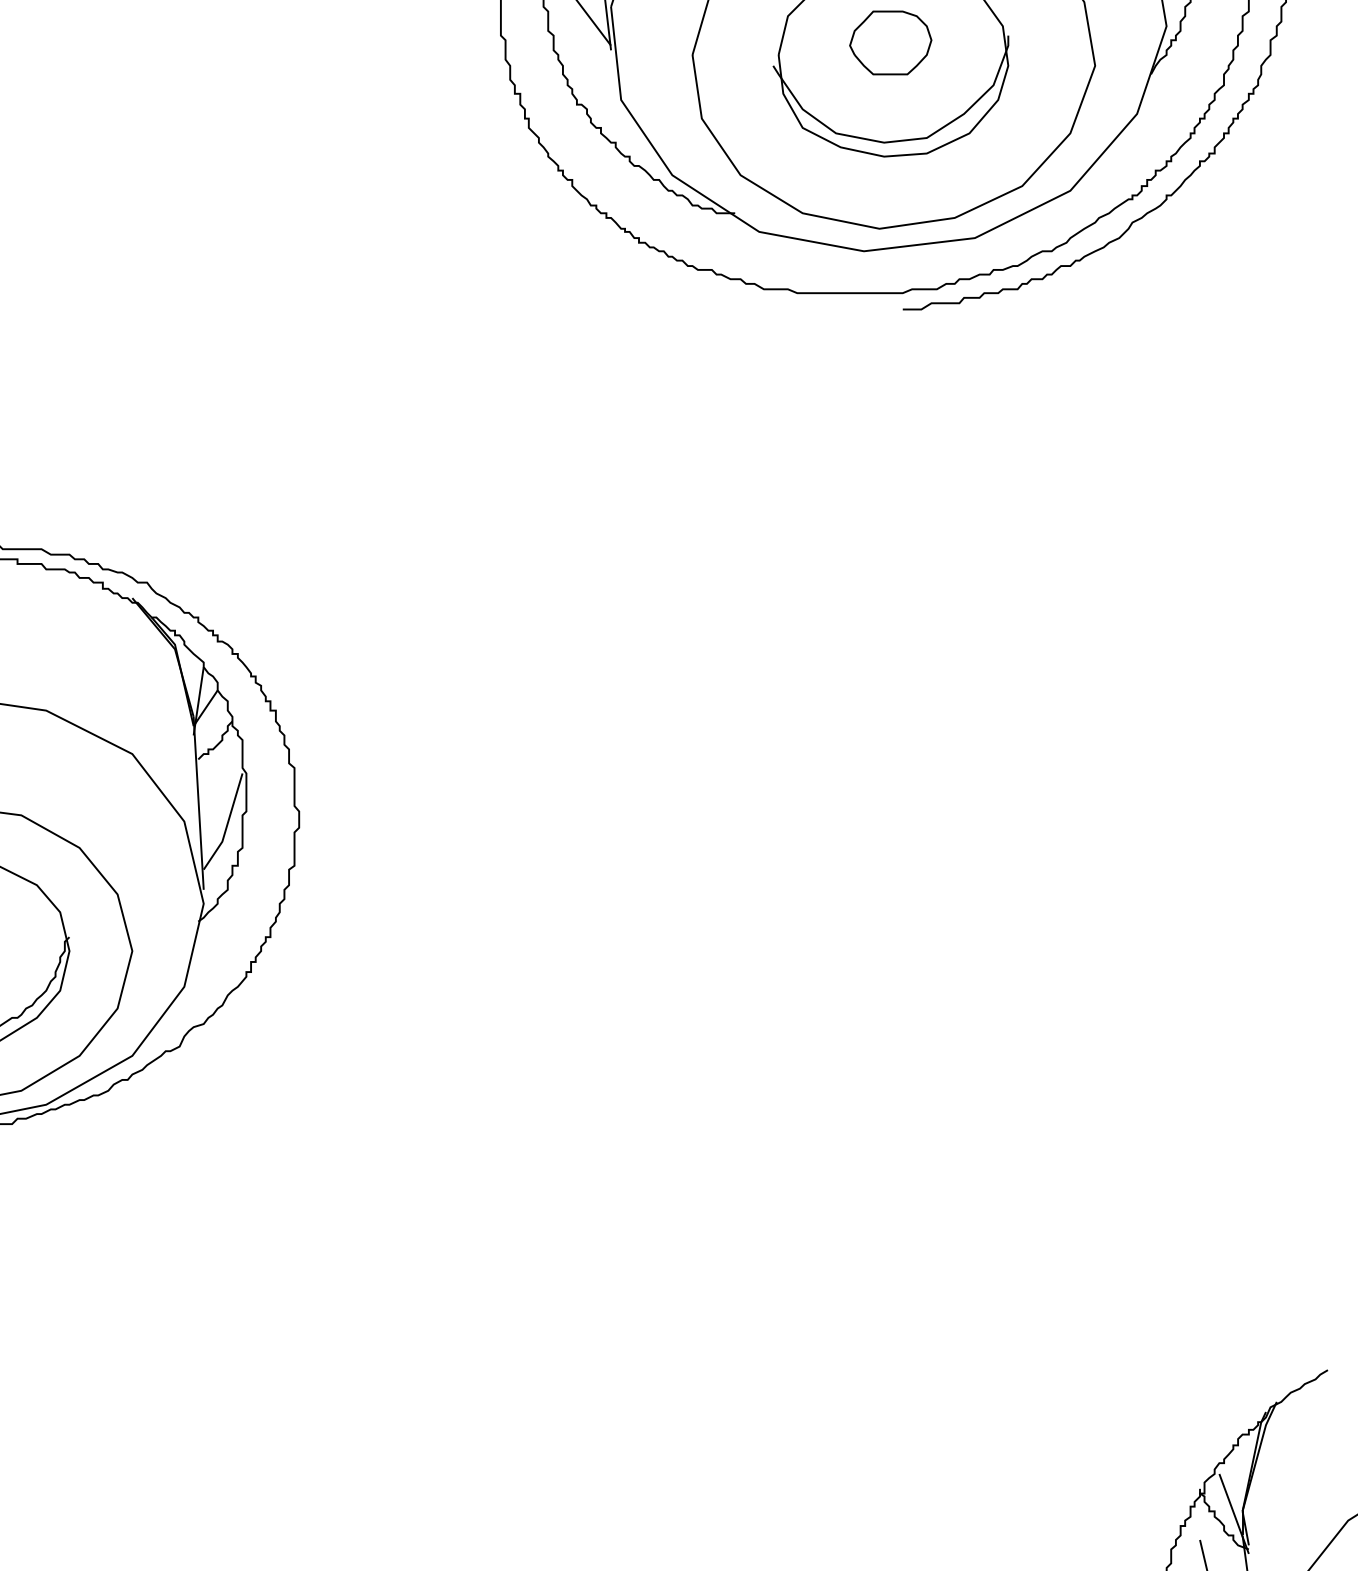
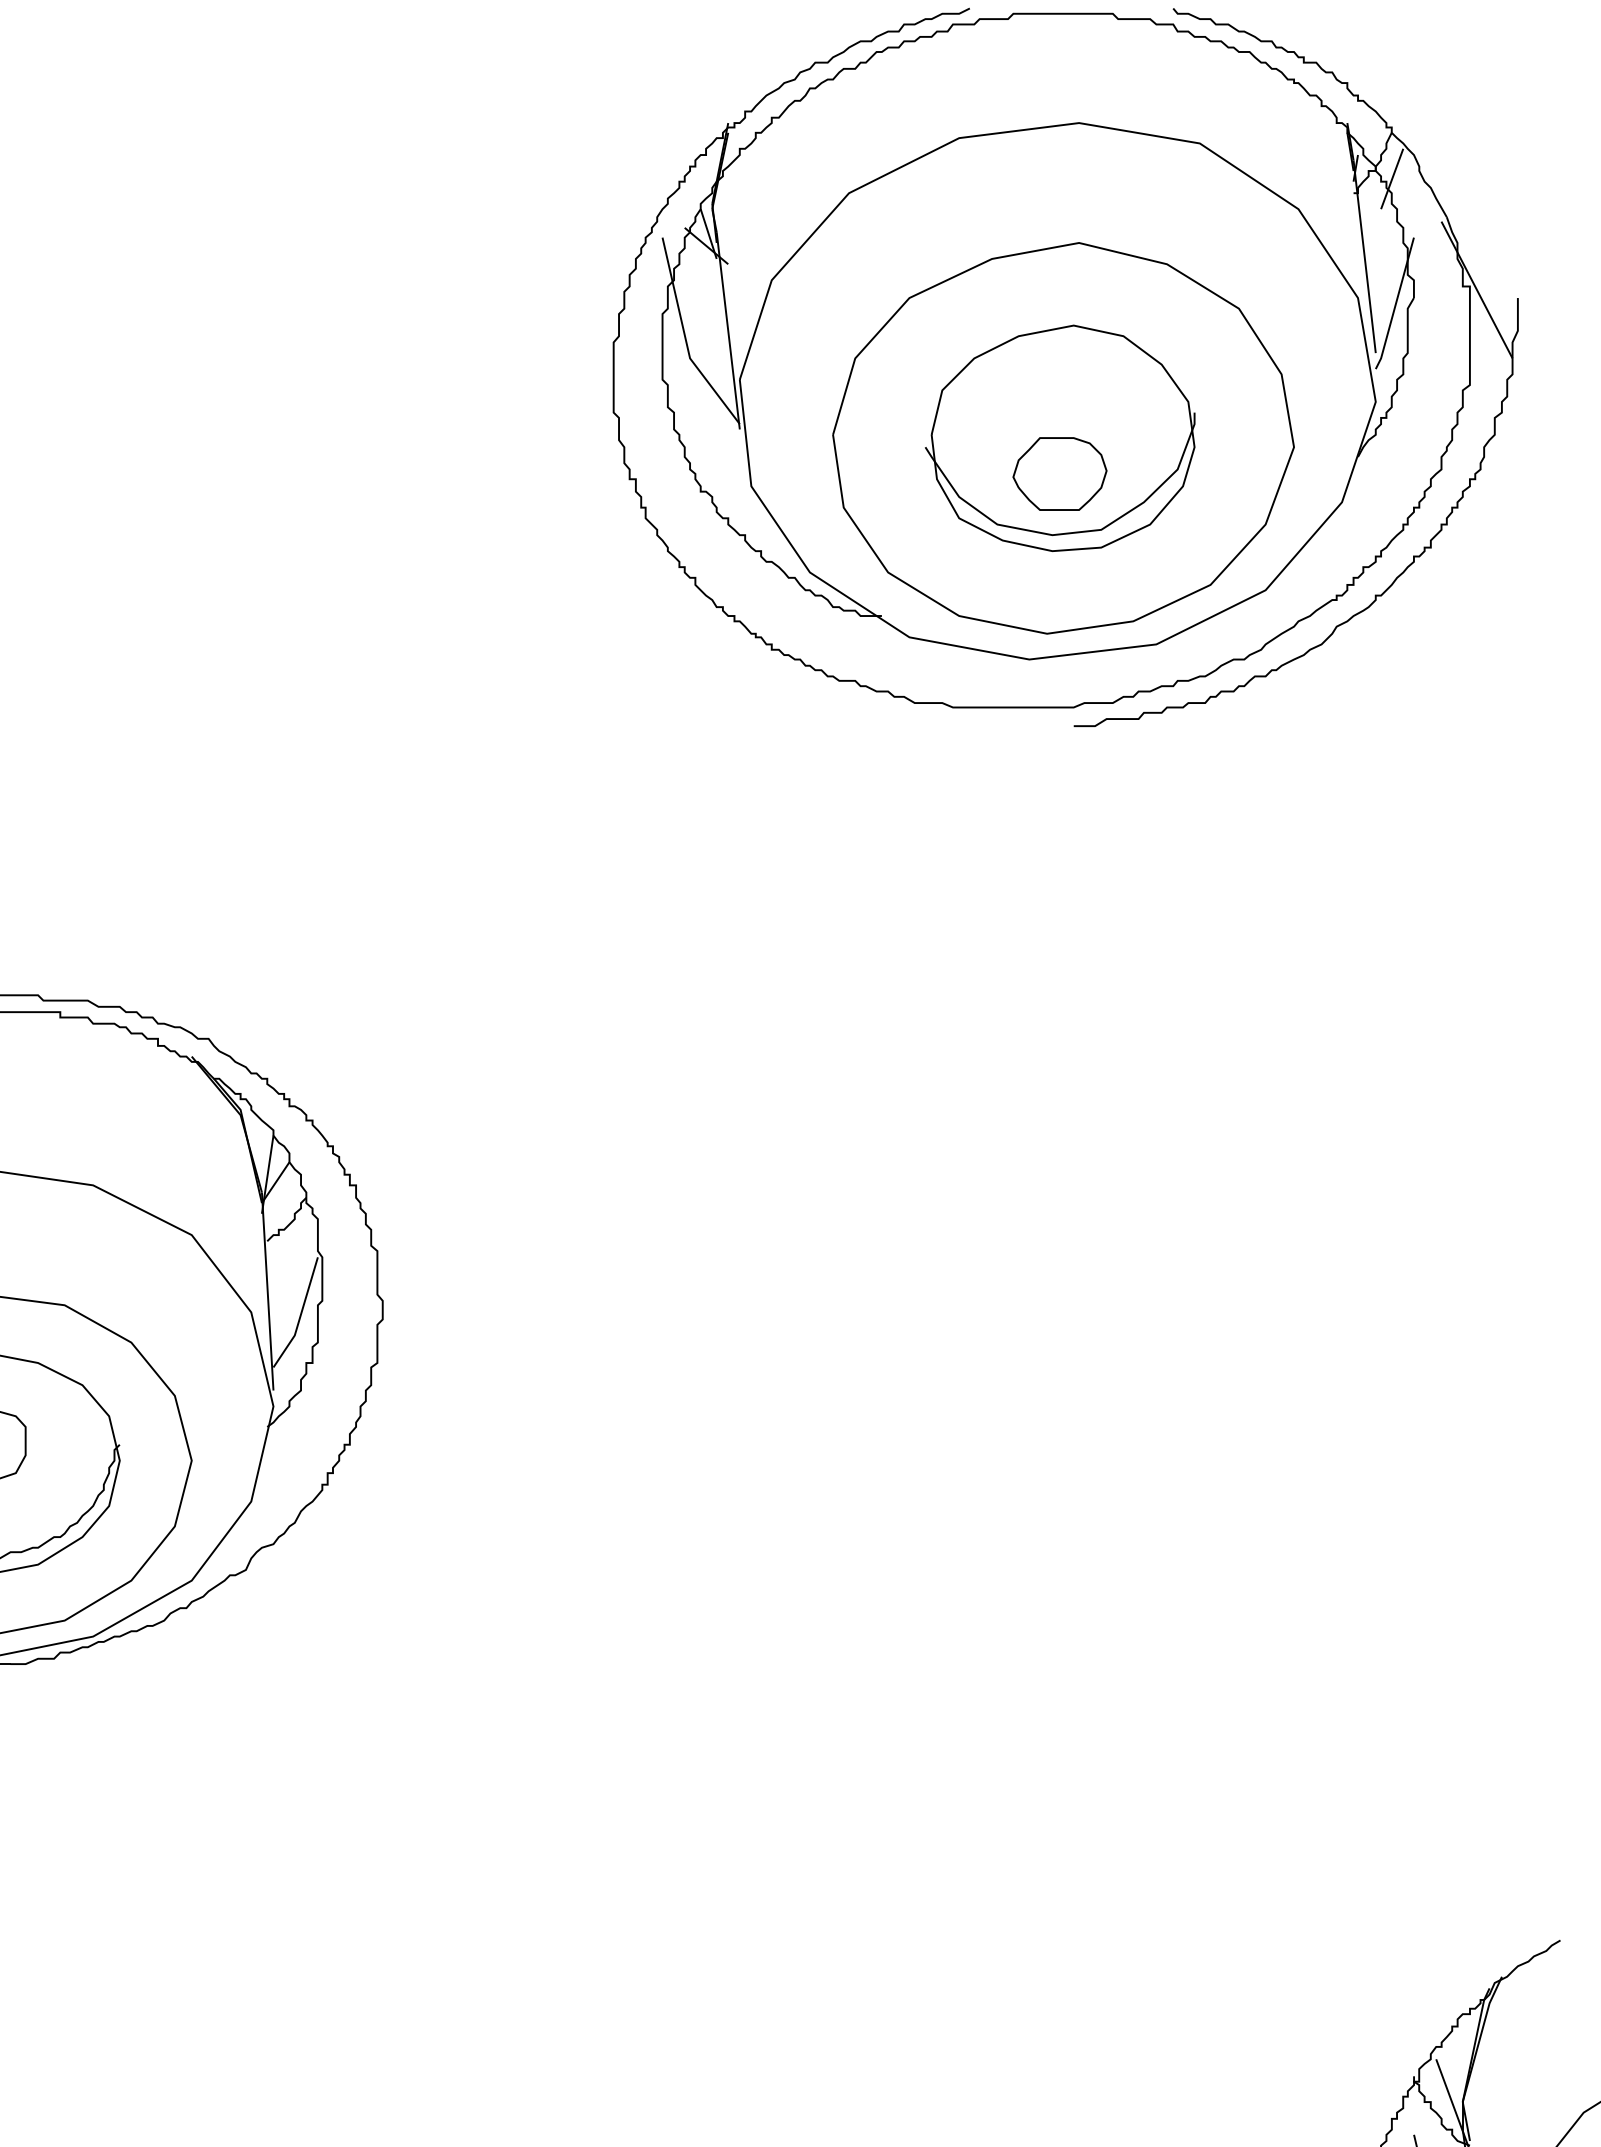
part: (890, 42) -> (1059, 473), moved

